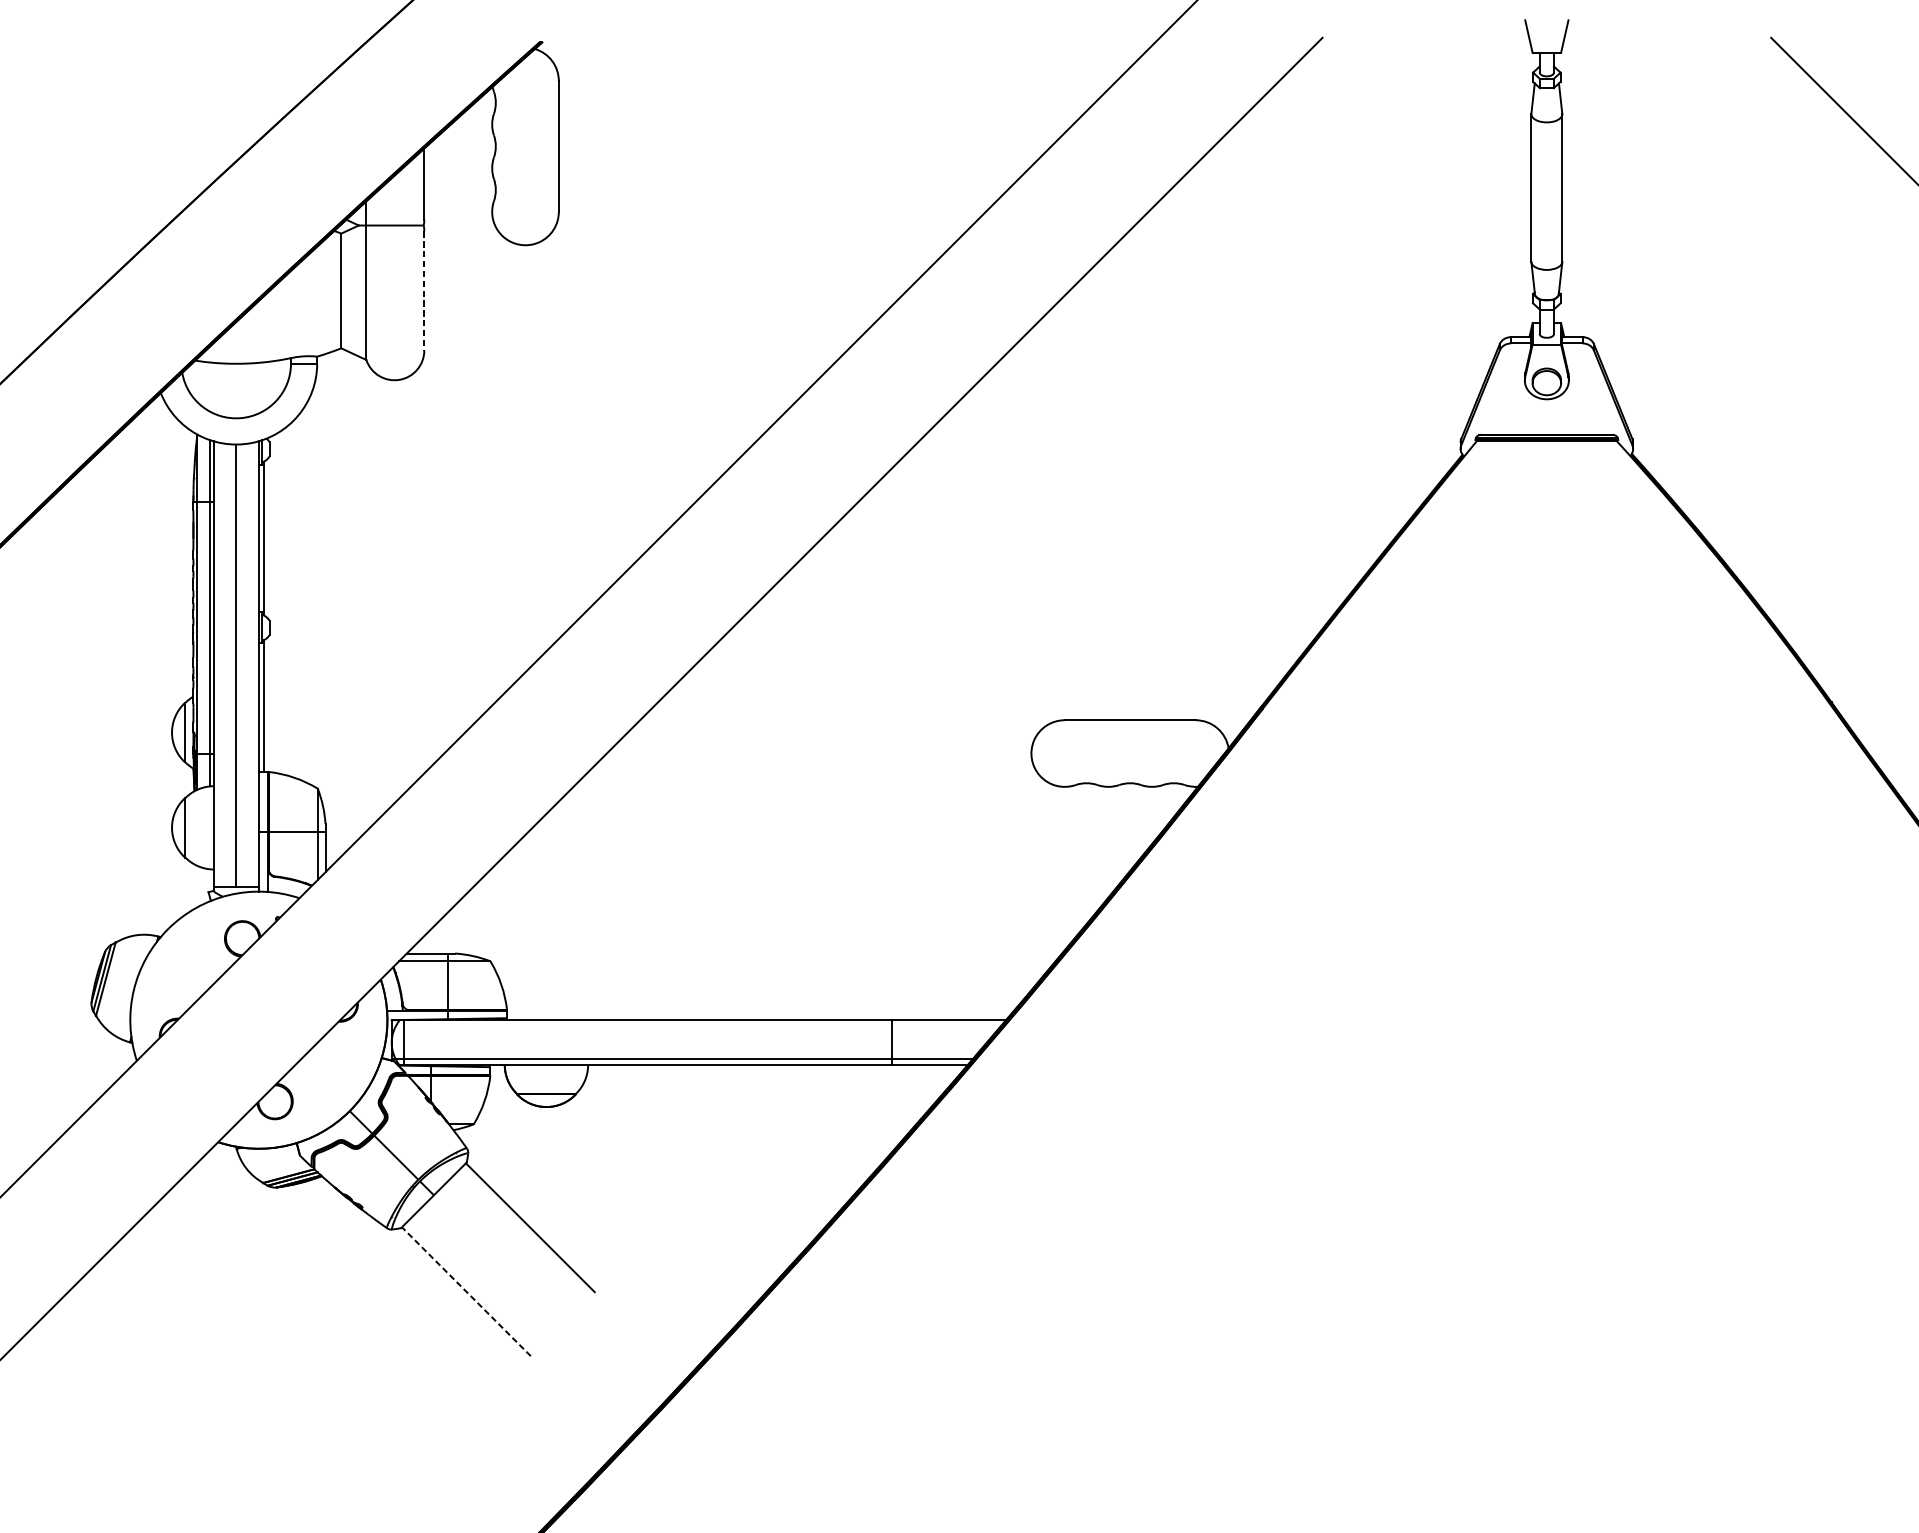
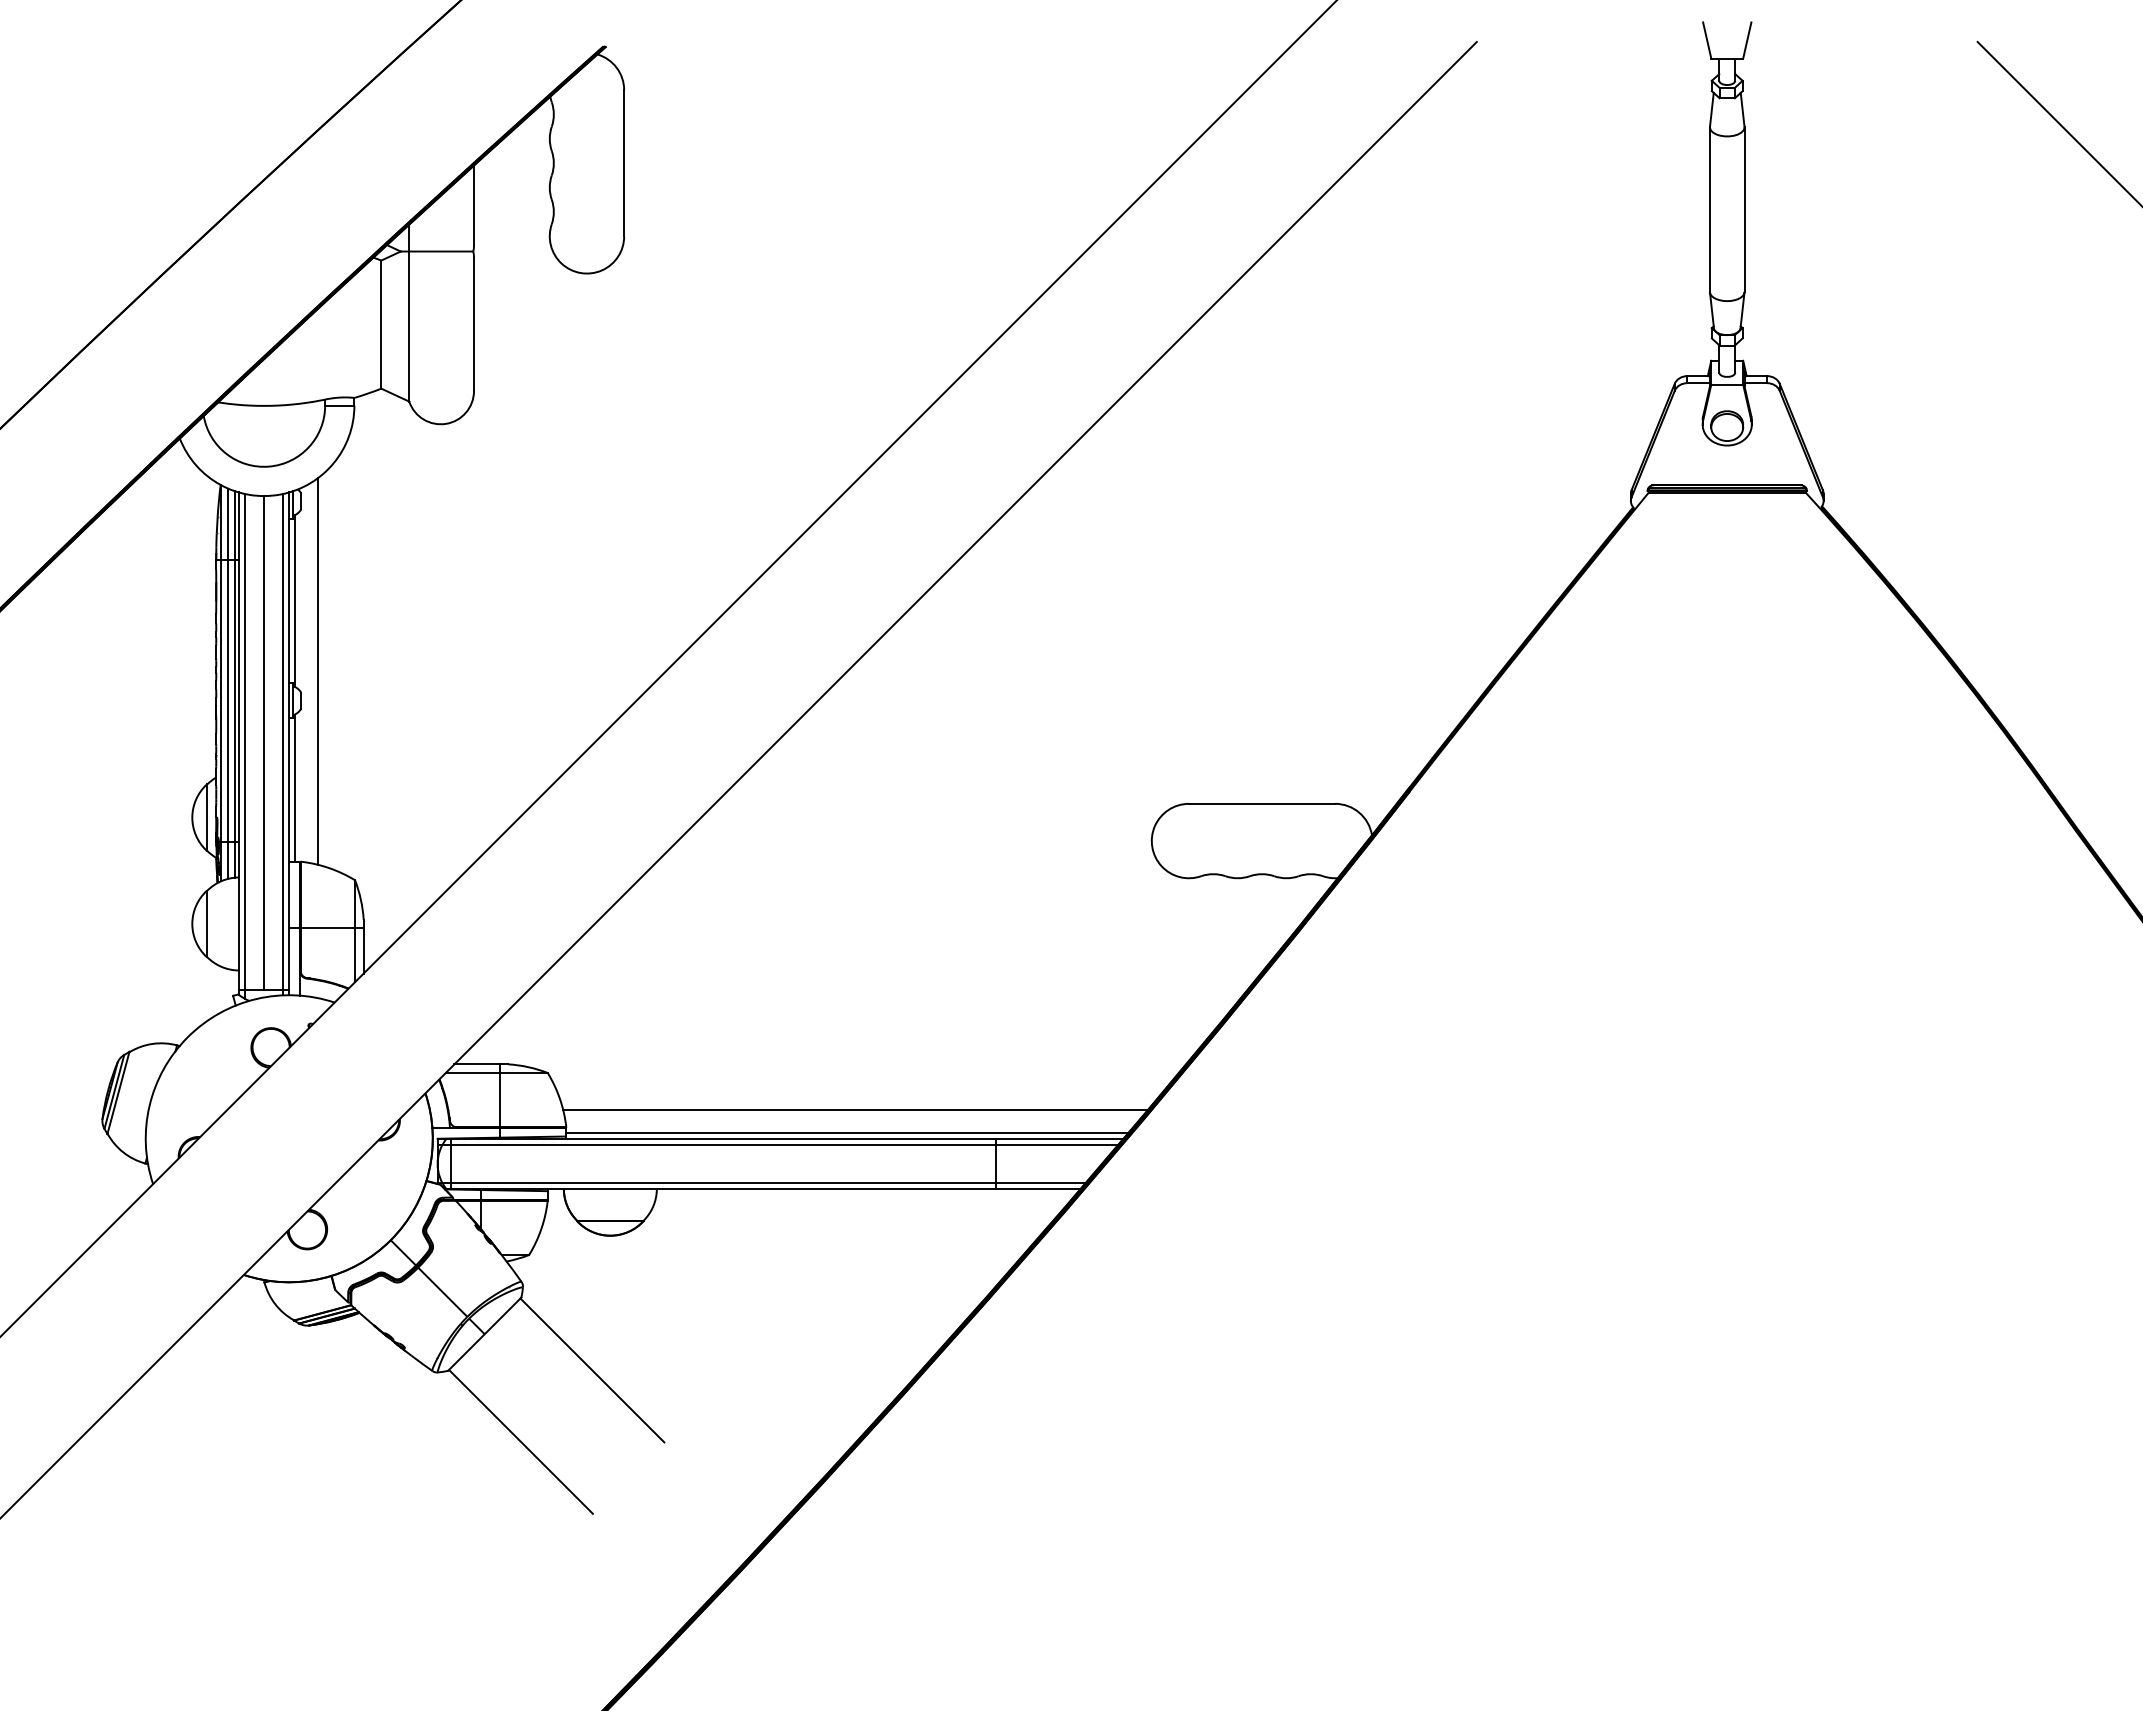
line: (424, 291) -> (474, 325), dashed -> solid
line: (285, 600) -> (318, 670), added
line: (204, 612) -> (228, 683), added
line: (252, 667) -> (282, 744), added
line: (219, 668) -> (245, 746), added
line: (766, 994) -> (855, 1109), added
line: (758, 1015) -> (847, 1133), added
line: (696, 1026) -> (777, 1145), added
line: (465, 1291) -> (520, 1441), dashed -> solid

